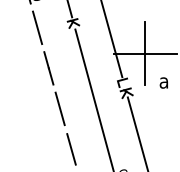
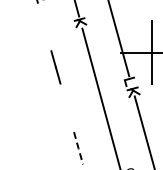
line: (37, 27) -> (44, 26), removed
line: (59, 108) -> (66, 107), removed
line: (71, 149) -> (78, 148), solid -> dashed

